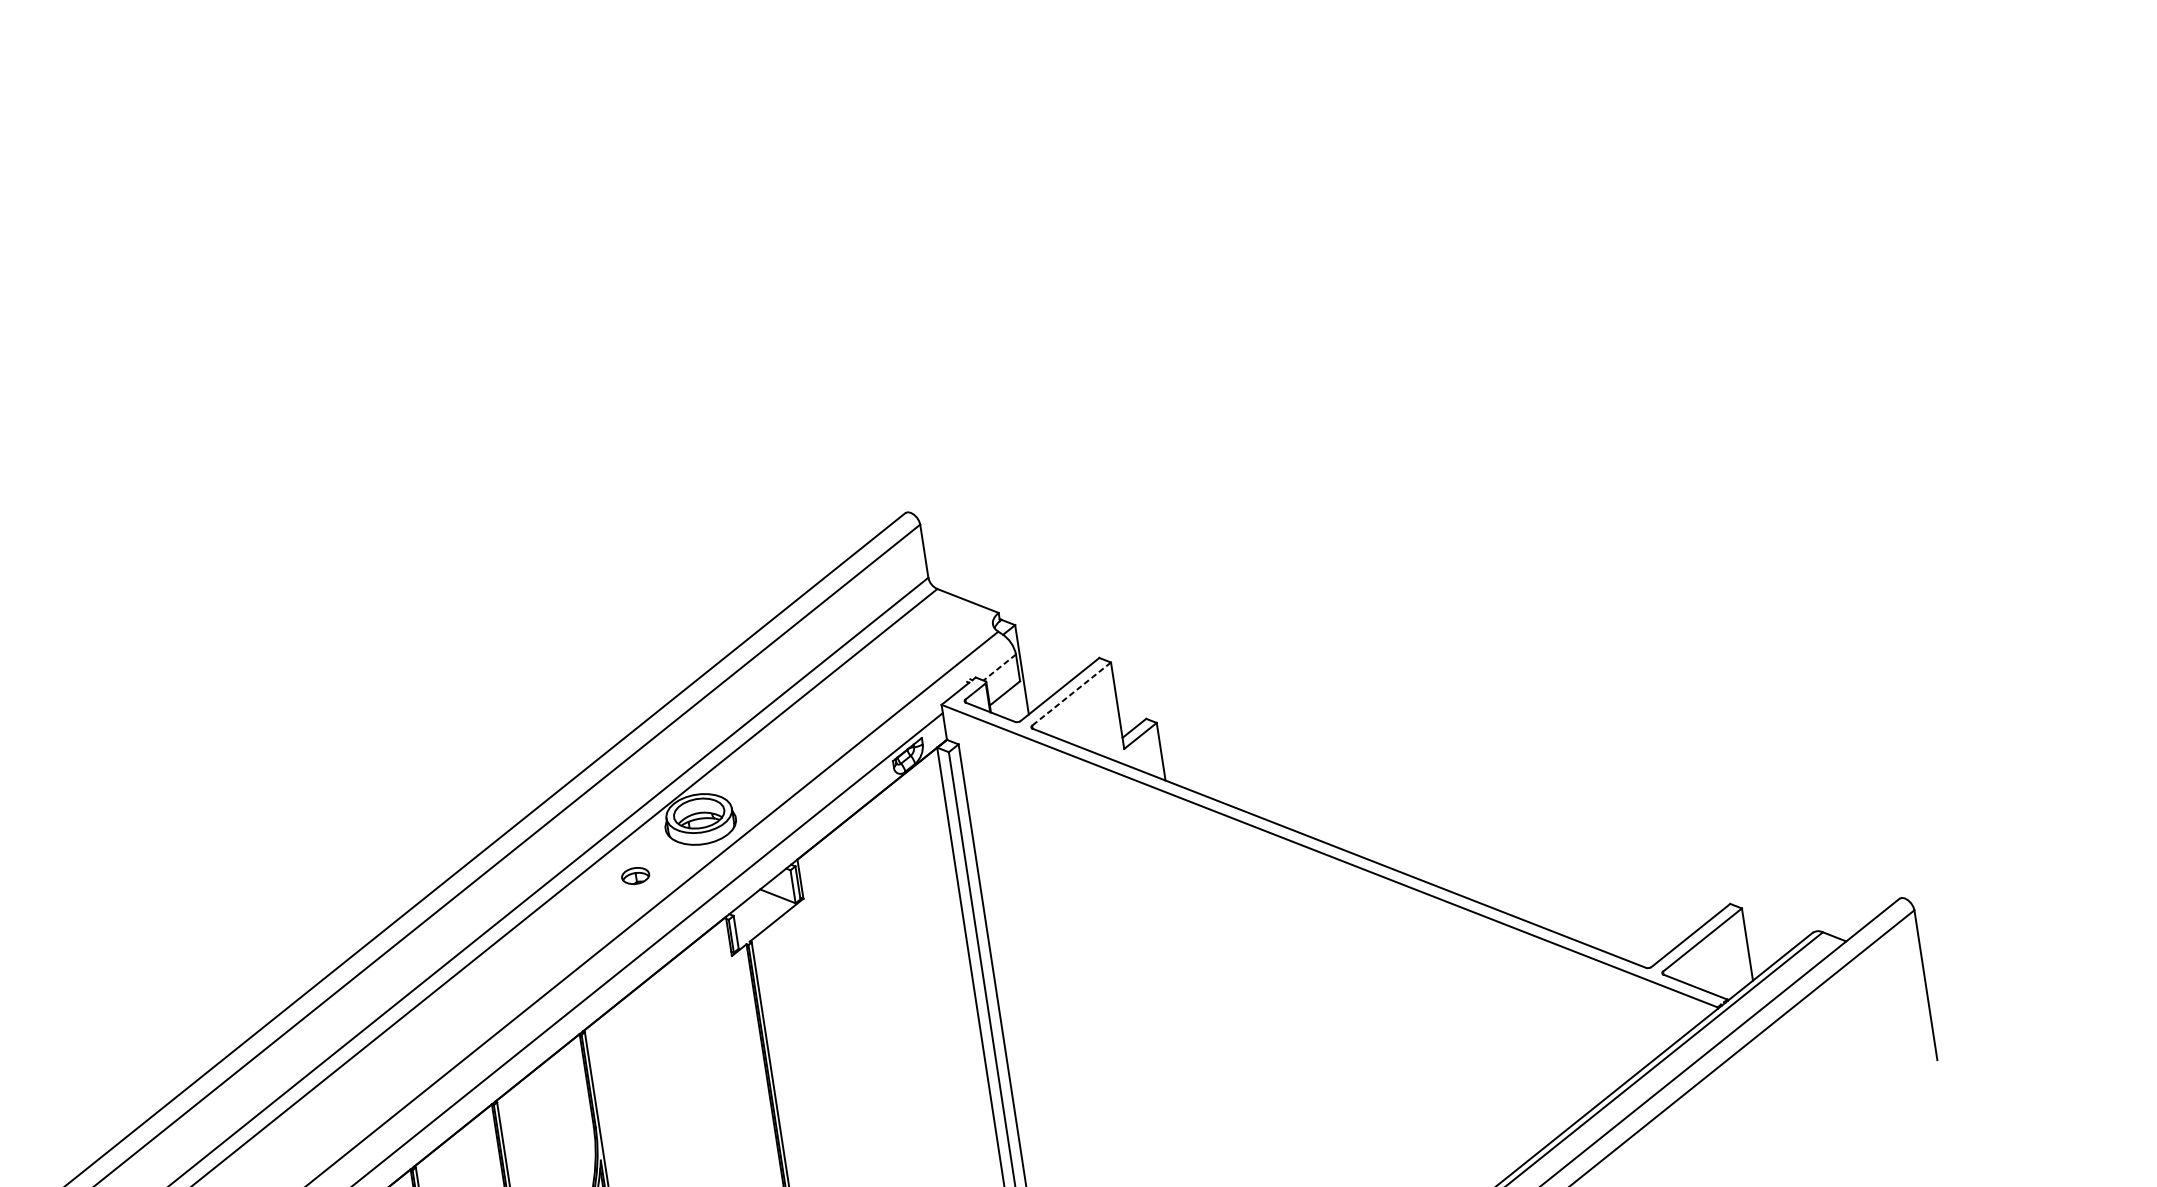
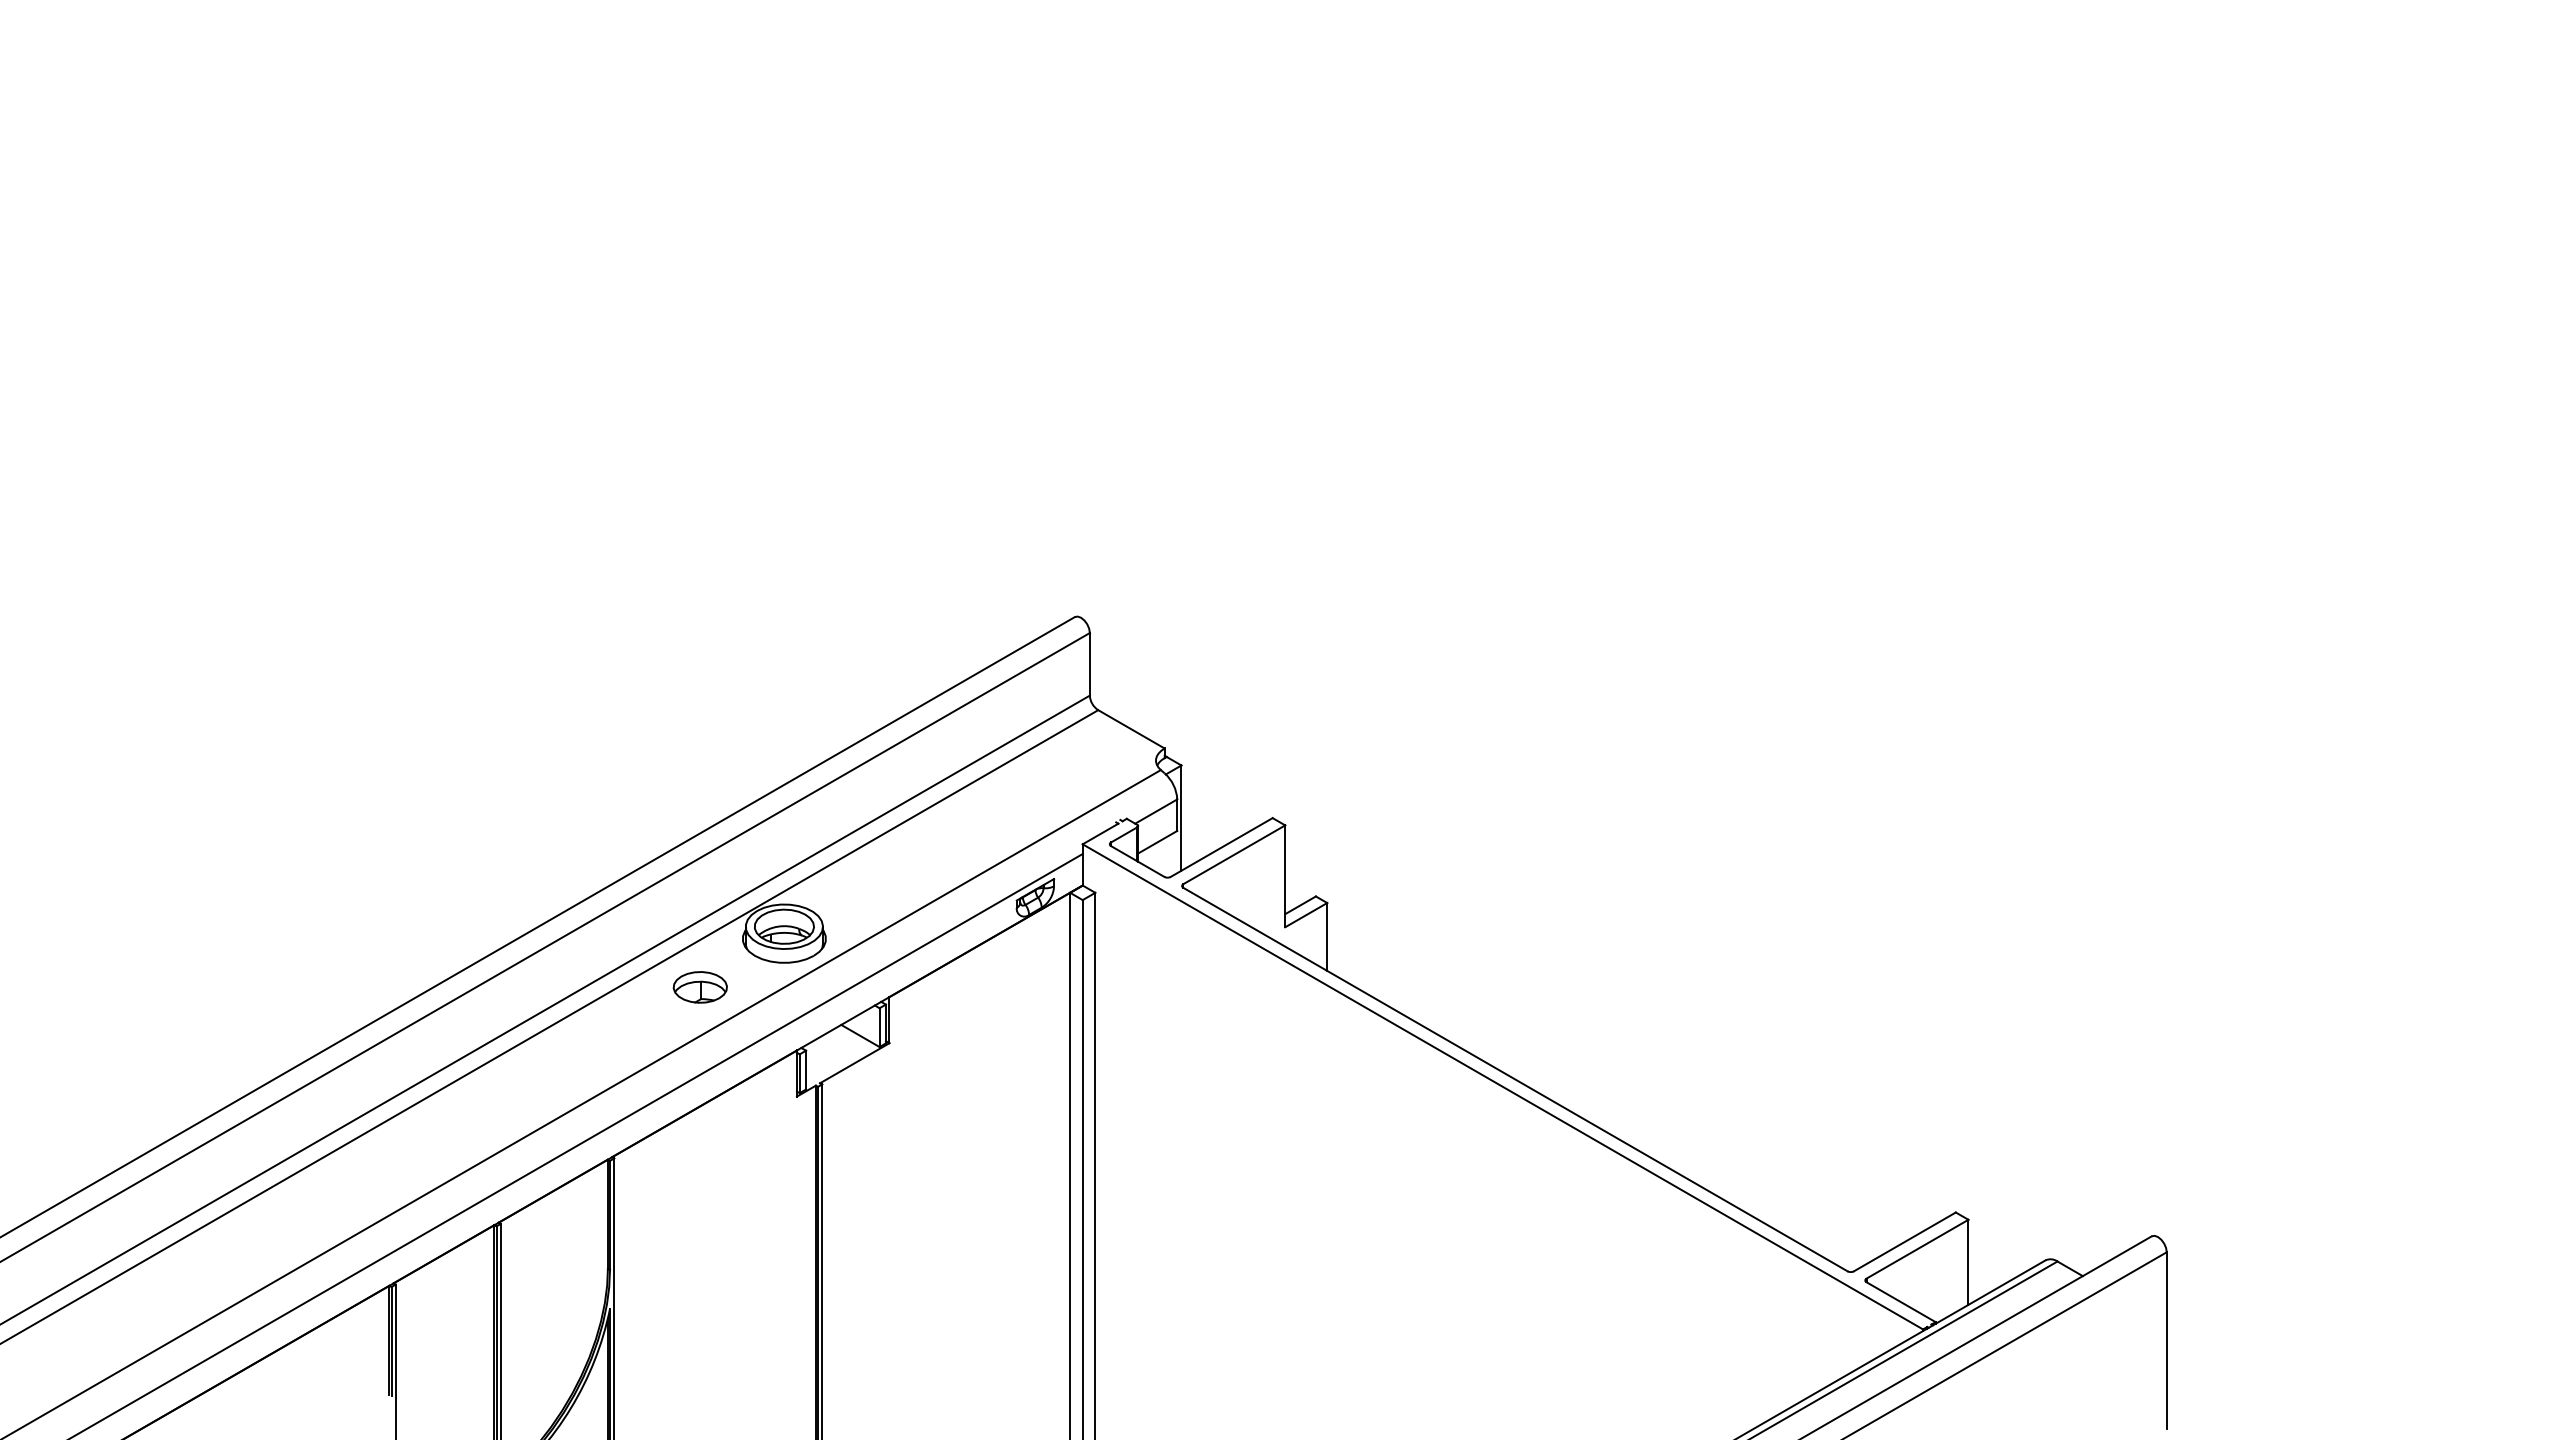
line: (999, 667) -> (1155, 811), dashed -> solid
line: (1071, 693) -> (1234, 854), dashed -> solid
part: (635, 876) -> (699, 987), size x1.67

